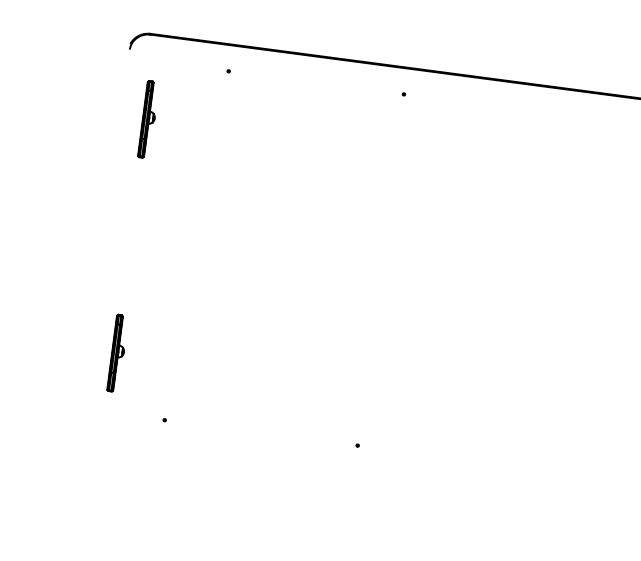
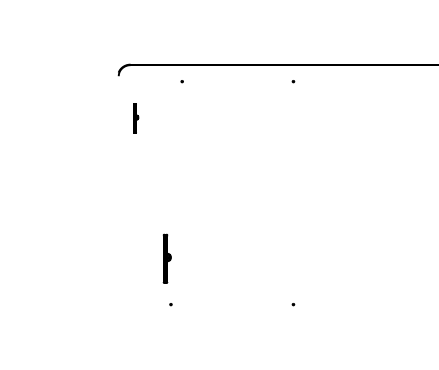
part: (147, 119) -> (135, 118), size x0.6
part: (116, 352) -> (166, 258), moved

